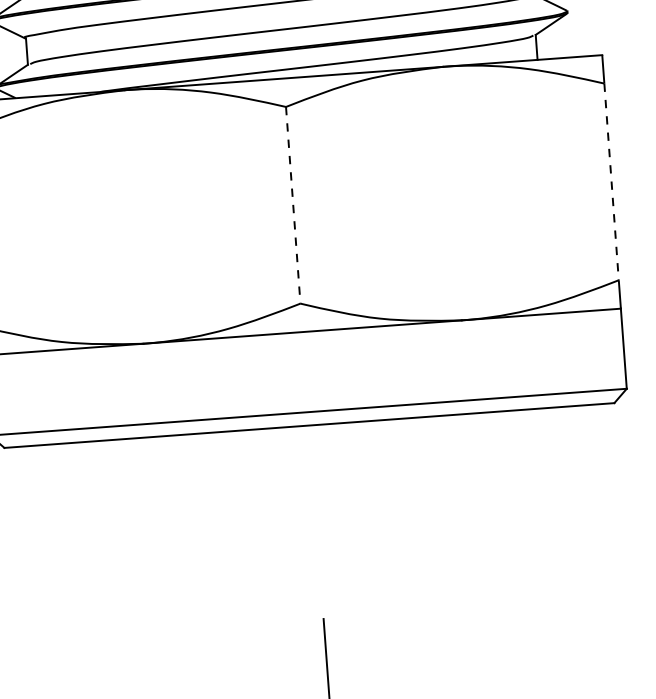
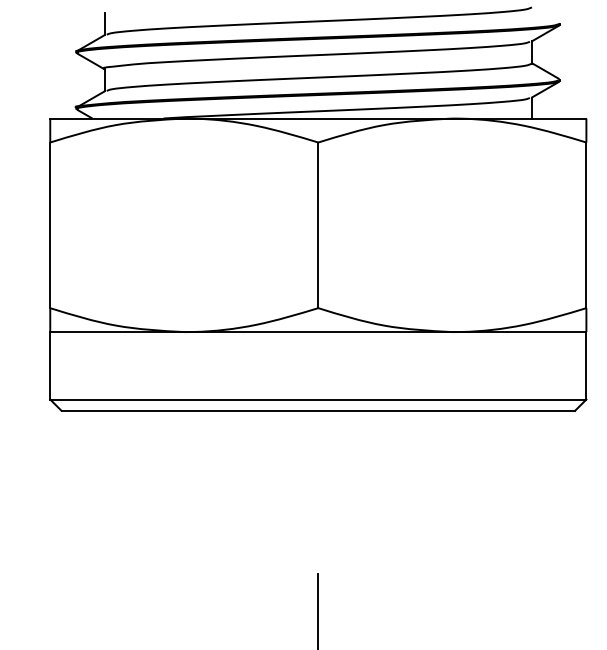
line: (611, 182) -> (586, 225), dashed -> solid
line: (293, 205) -> (318, 225), dashed -> solid

